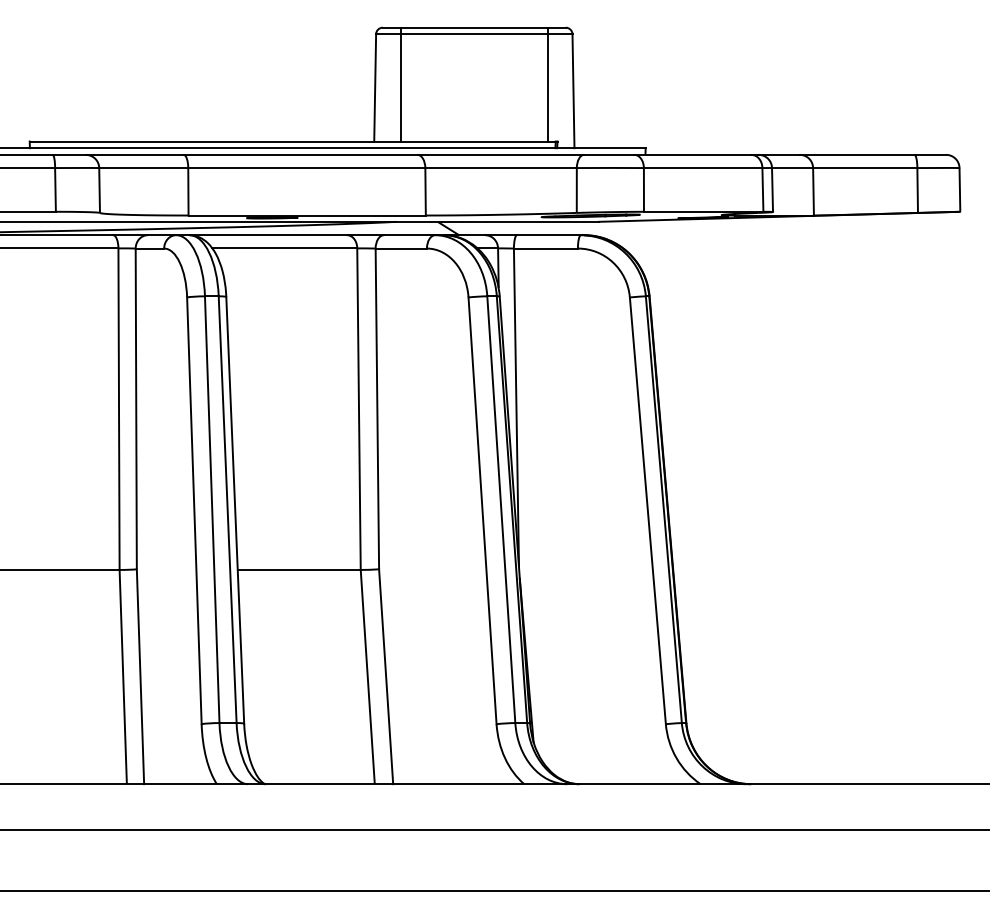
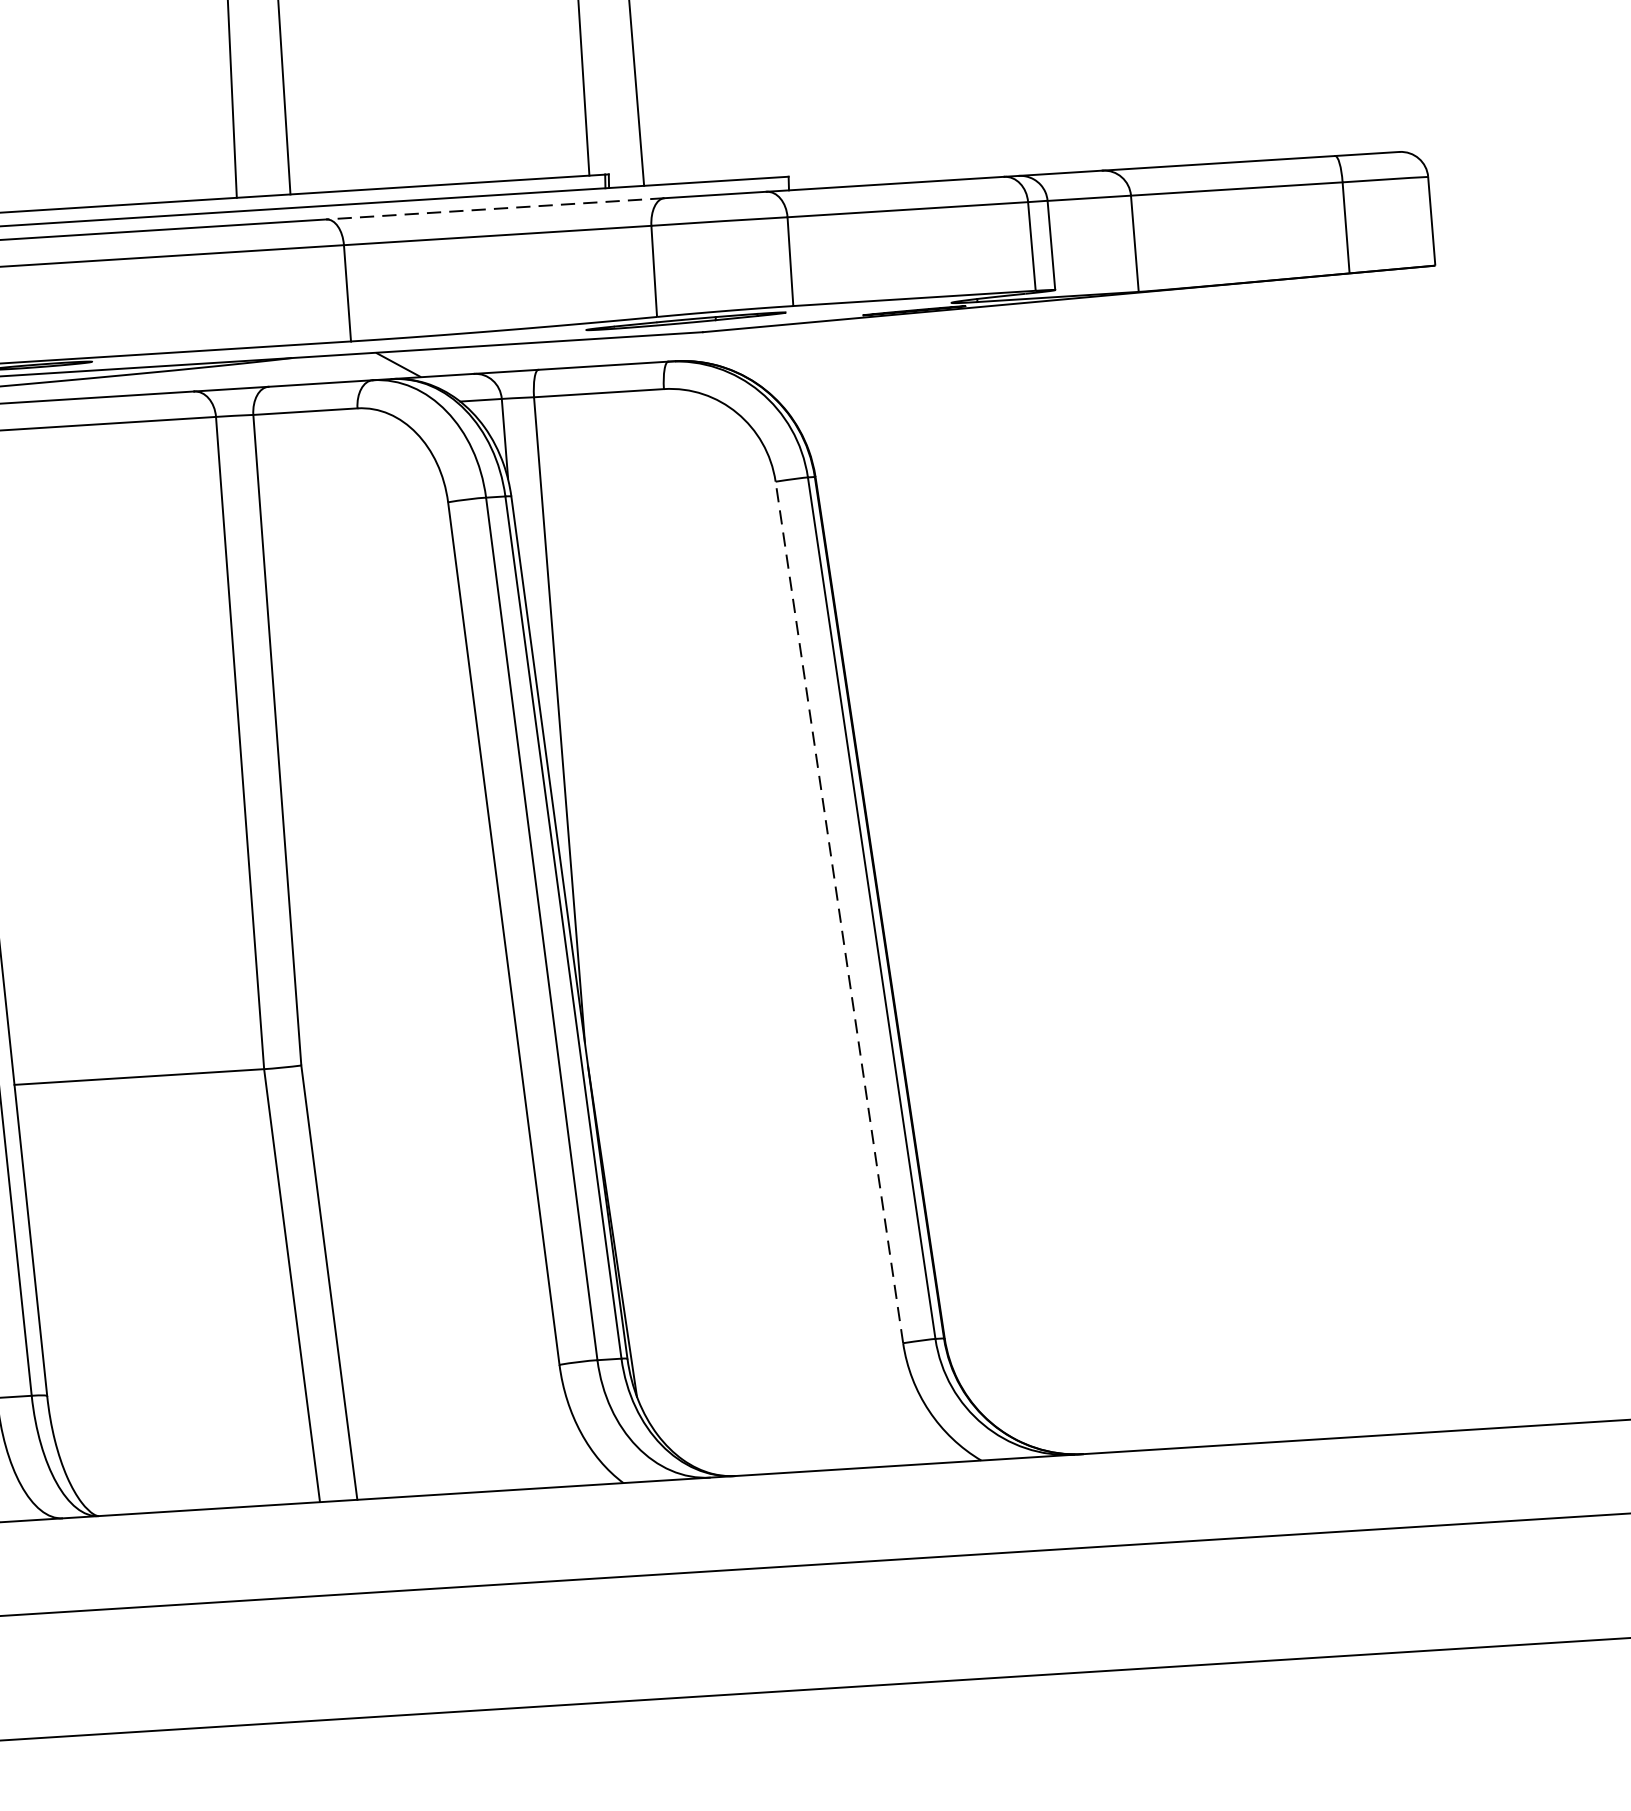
line: (500, 154) -> (494, 208), solid -> dashed
line: (647, 510) -> (838, 911), solid -> dashed

